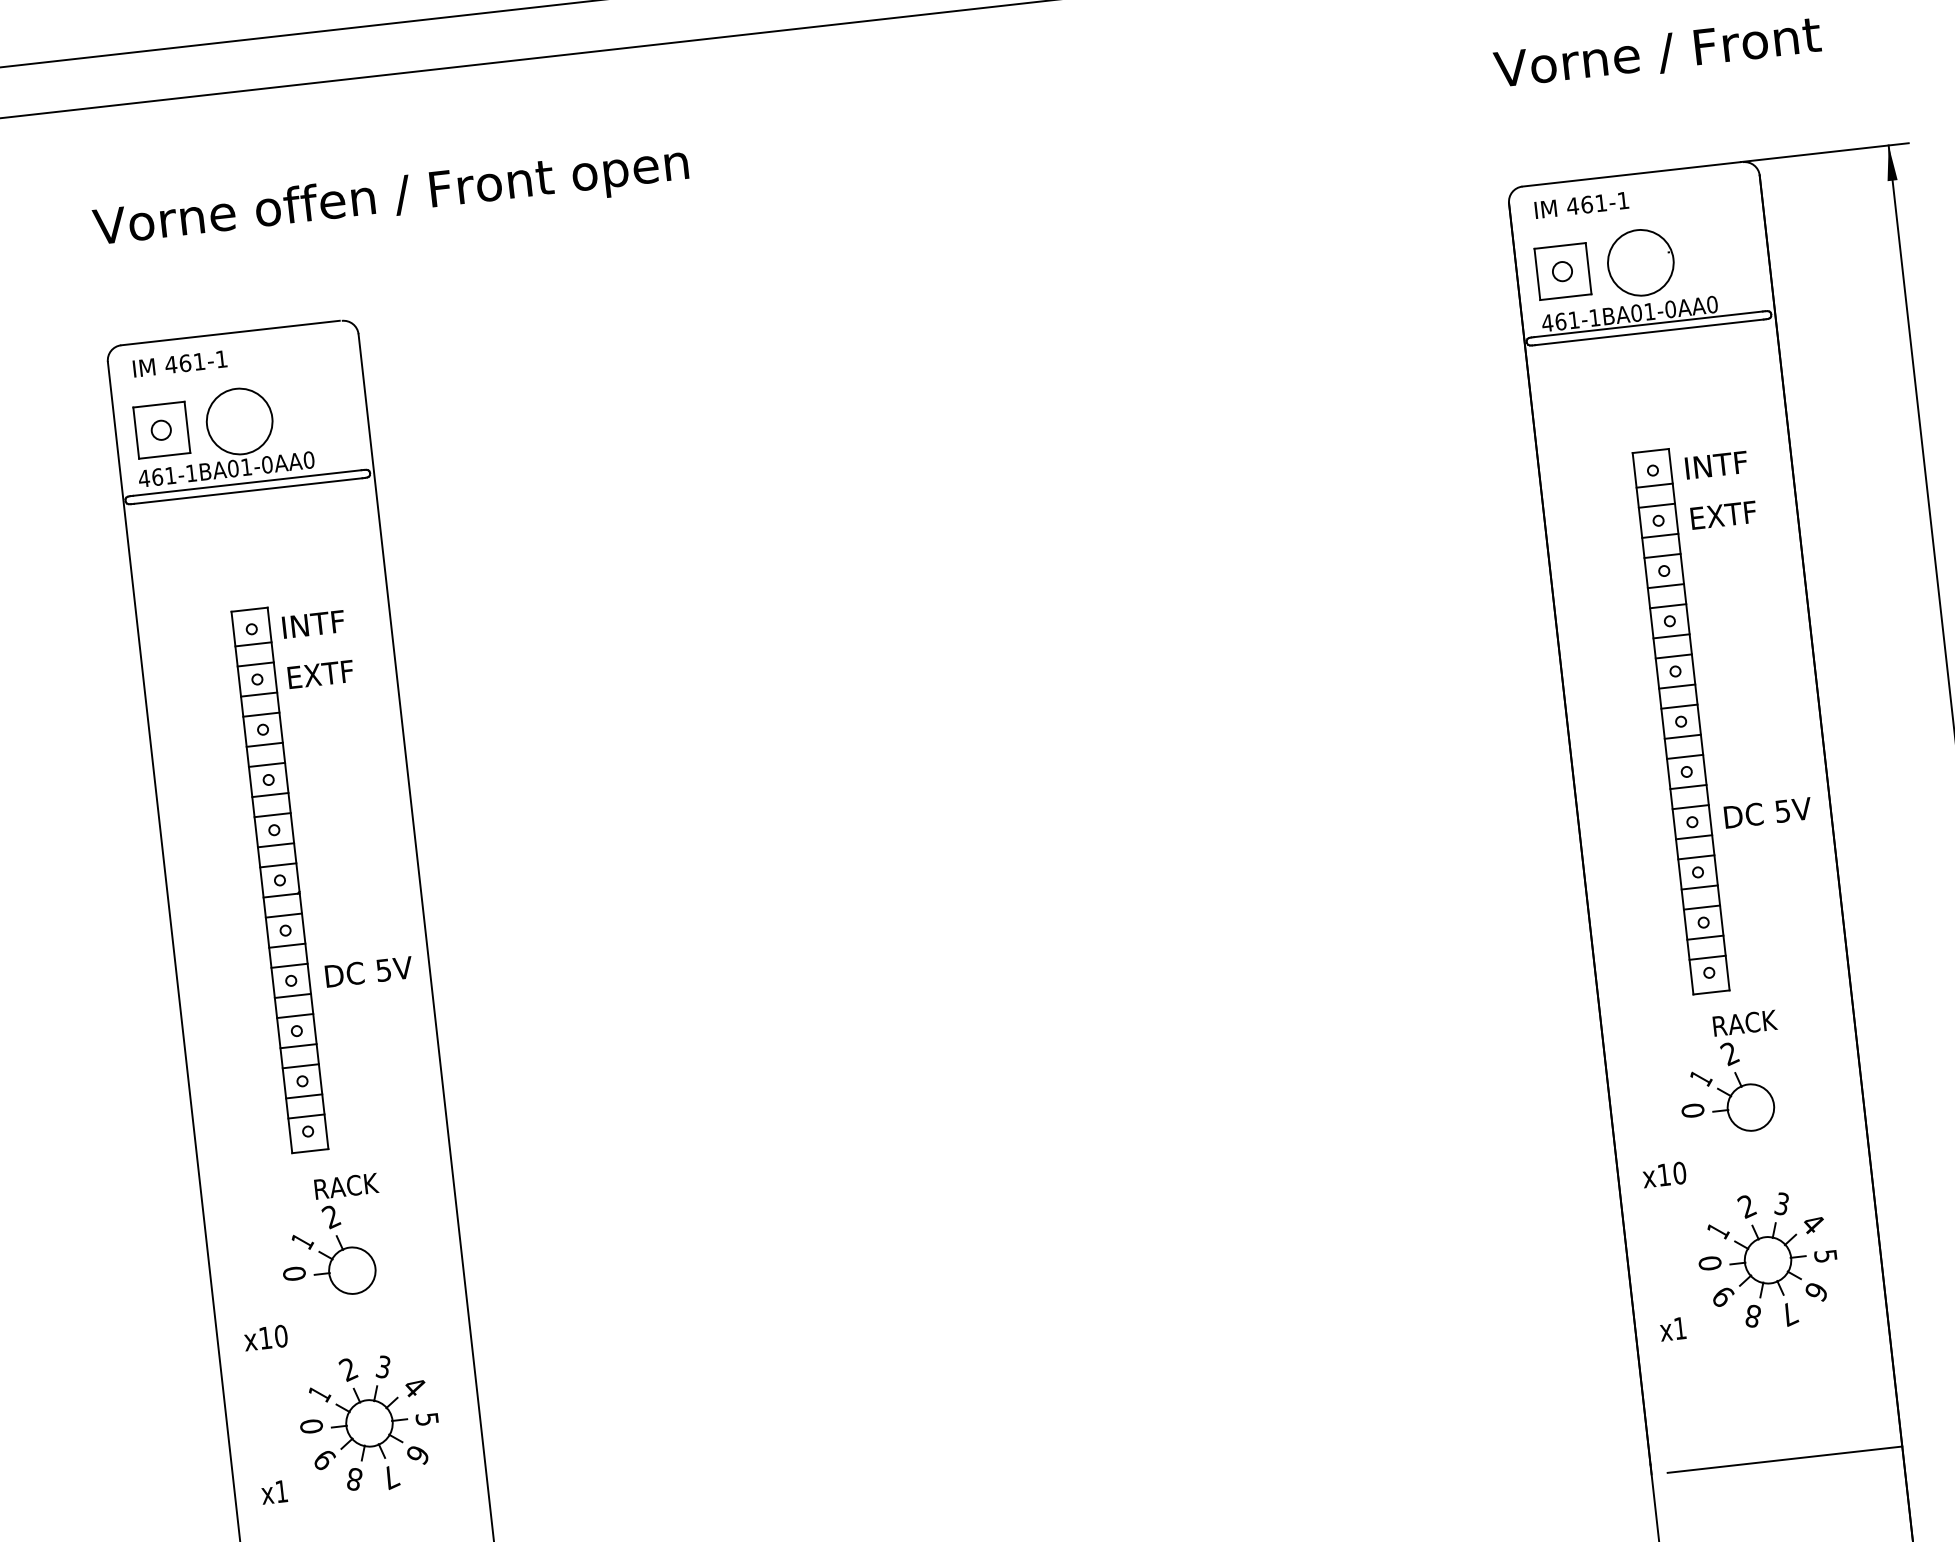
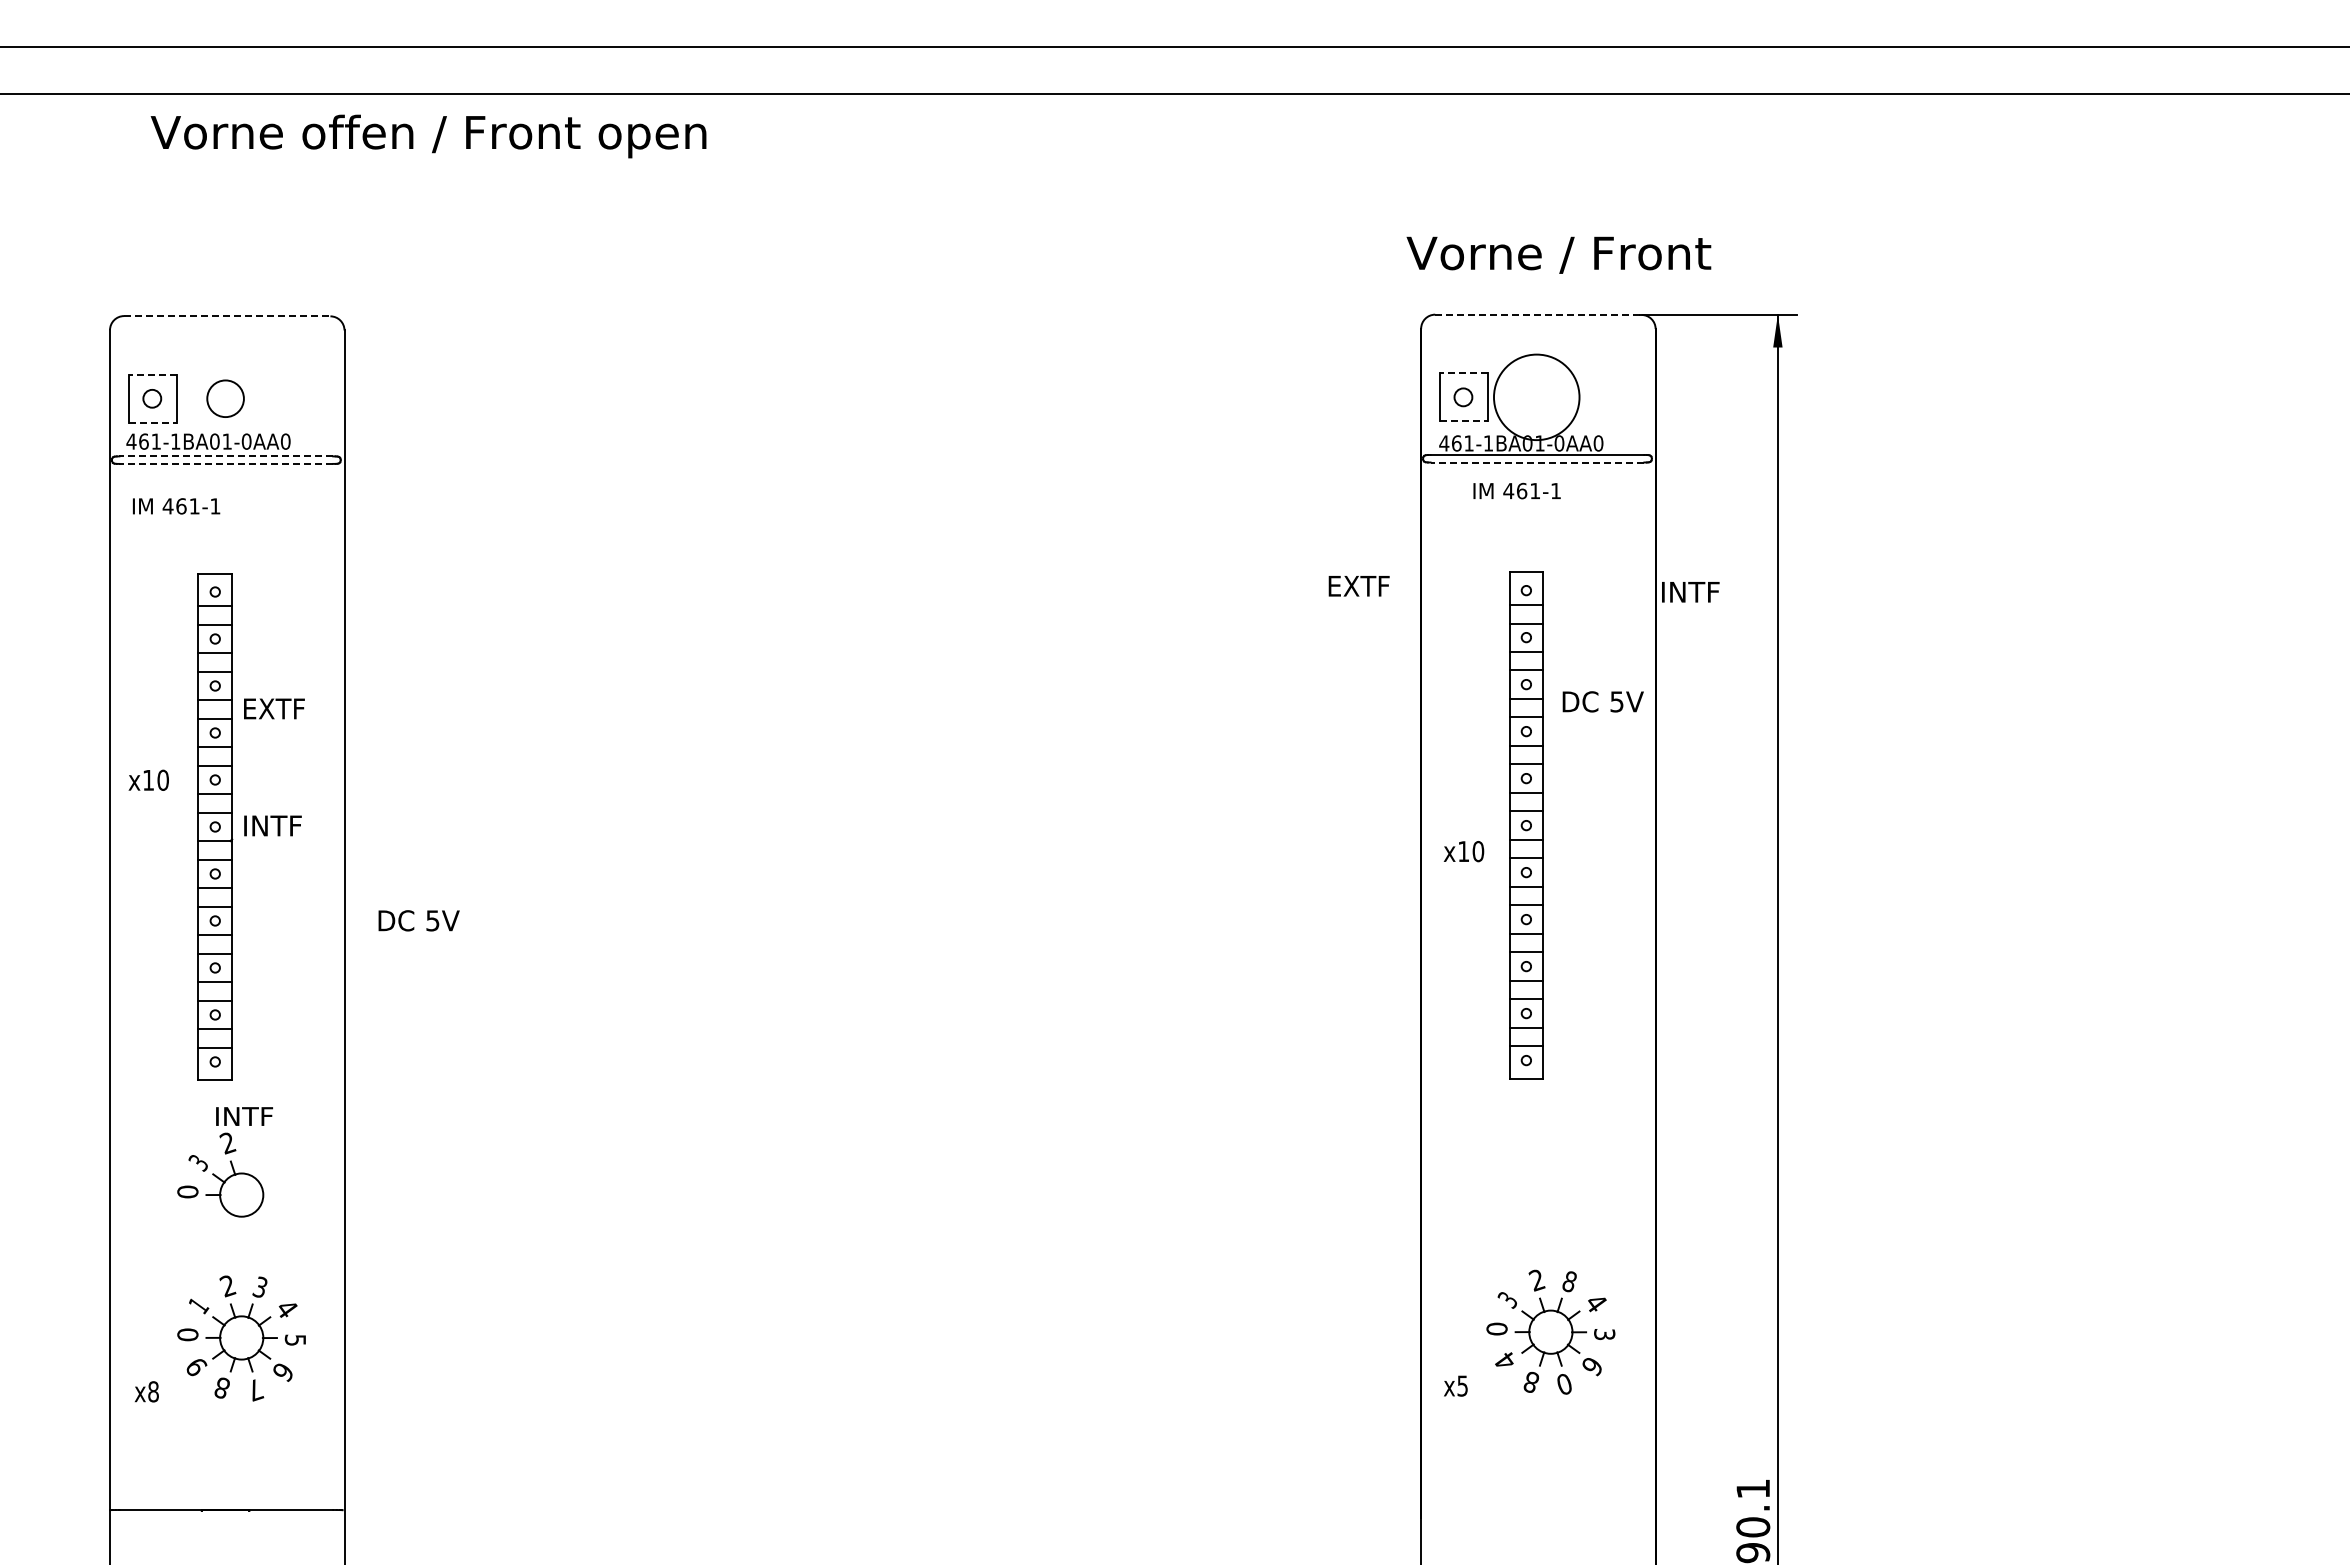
text: (1657, 53) -> (1558, 254), moved
line: (1631, 174) -> (1537, 314), solid -> dashed
text: (390, 198) -> (428, 136), moved
text: (1581, 204) -> (1516, 490), moved
line: (1559, 246) -> (1463, 373), solid -> dashed
circle: (1640, 261) -> (1536, 396), size x1.4
line: (1565, 297) -> (1463, 421), solid -> dashed
line: (1649, 332) -> (1537, 462), solid -> dashed
line: (230, 333) -> (226, 316), solid -> dashed
text: (180, 364) -> (176, 506), moved
line: (158, 404) -> (152, 374), solid -> dashed
circle: (239, 421) -> (225, 398), size x0.6
line: (164, 455) -> (152, 422), solid -> dashed
text: (1716, 465) -> (1690, 592), moved
line: (247, 483) -> (226, 456), solid -> dashed
line: (248, 490) -> (226, 463), solid -> dashed
text: (1723, 515) -> (1358, 586), moved
text: (313, 624) -> (272, 825), moved
text: (320, 674) -> (274, 708), moved
text: (1767, 812) -> (1602, 701), moved
text: (368, 971) -> (418, 920), moved
part: (1729, 1074) -> (1534, 1156), removed
text: (1663, 1174) -> (1463, 851), moved
text: (345, 1186) -> (244, 1116), RACK -> INTF
text: (1780, 1203) -> (1568, 1281), 3 -> 8
text: (1717, 1231) -> (1507, 1300), 1 -> 3
text: (302, 1242) -> (198, 1163), 1 -> 3
text: (1825, 1256) -> (1604, 1334), 5 -> 3
text: (1723, 1297) -> (1505, 1361), 9 -> 4
text: (1789, 1314) -> (1565, 1384), 7 -> 0
text: (1679, 1327) -> (1462, 1385), x1 -> x5
text: (265, 1337) -> (148, 779), moved
line: (1784, 1460) -> (1545, 1518), removed
text: (281, 1491) -> (153, 1391), x1 -> x8

